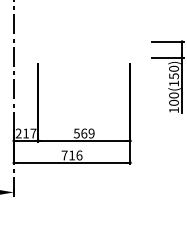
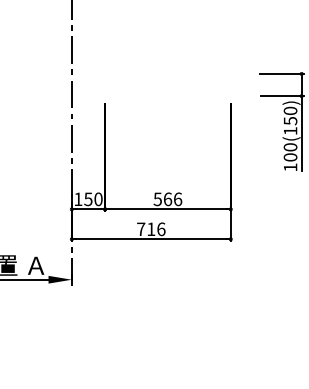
text: (26, 133) -> (88, 199), 217 -> 150
text: (91, 133) -> (177, 199), 569 -> 566

